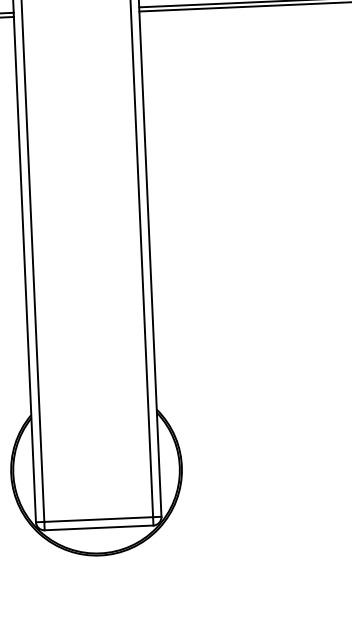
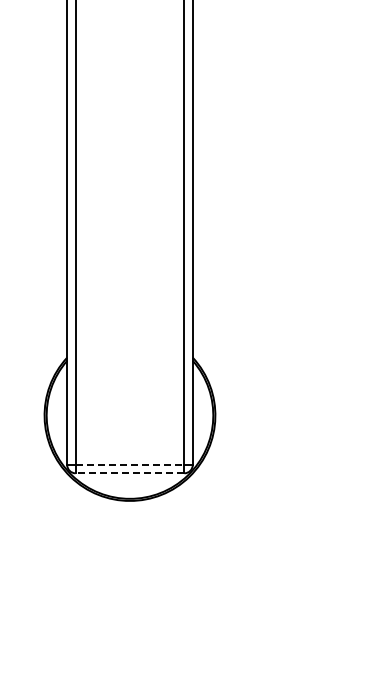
line: (99, 519) -> (130, 464), solid -> dashed
line: (98, 528) -> (129, 473), solid -> dashed

